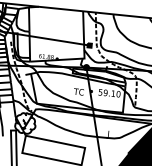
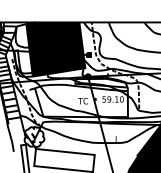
fill: (56, 36) -> (55, 49), added

